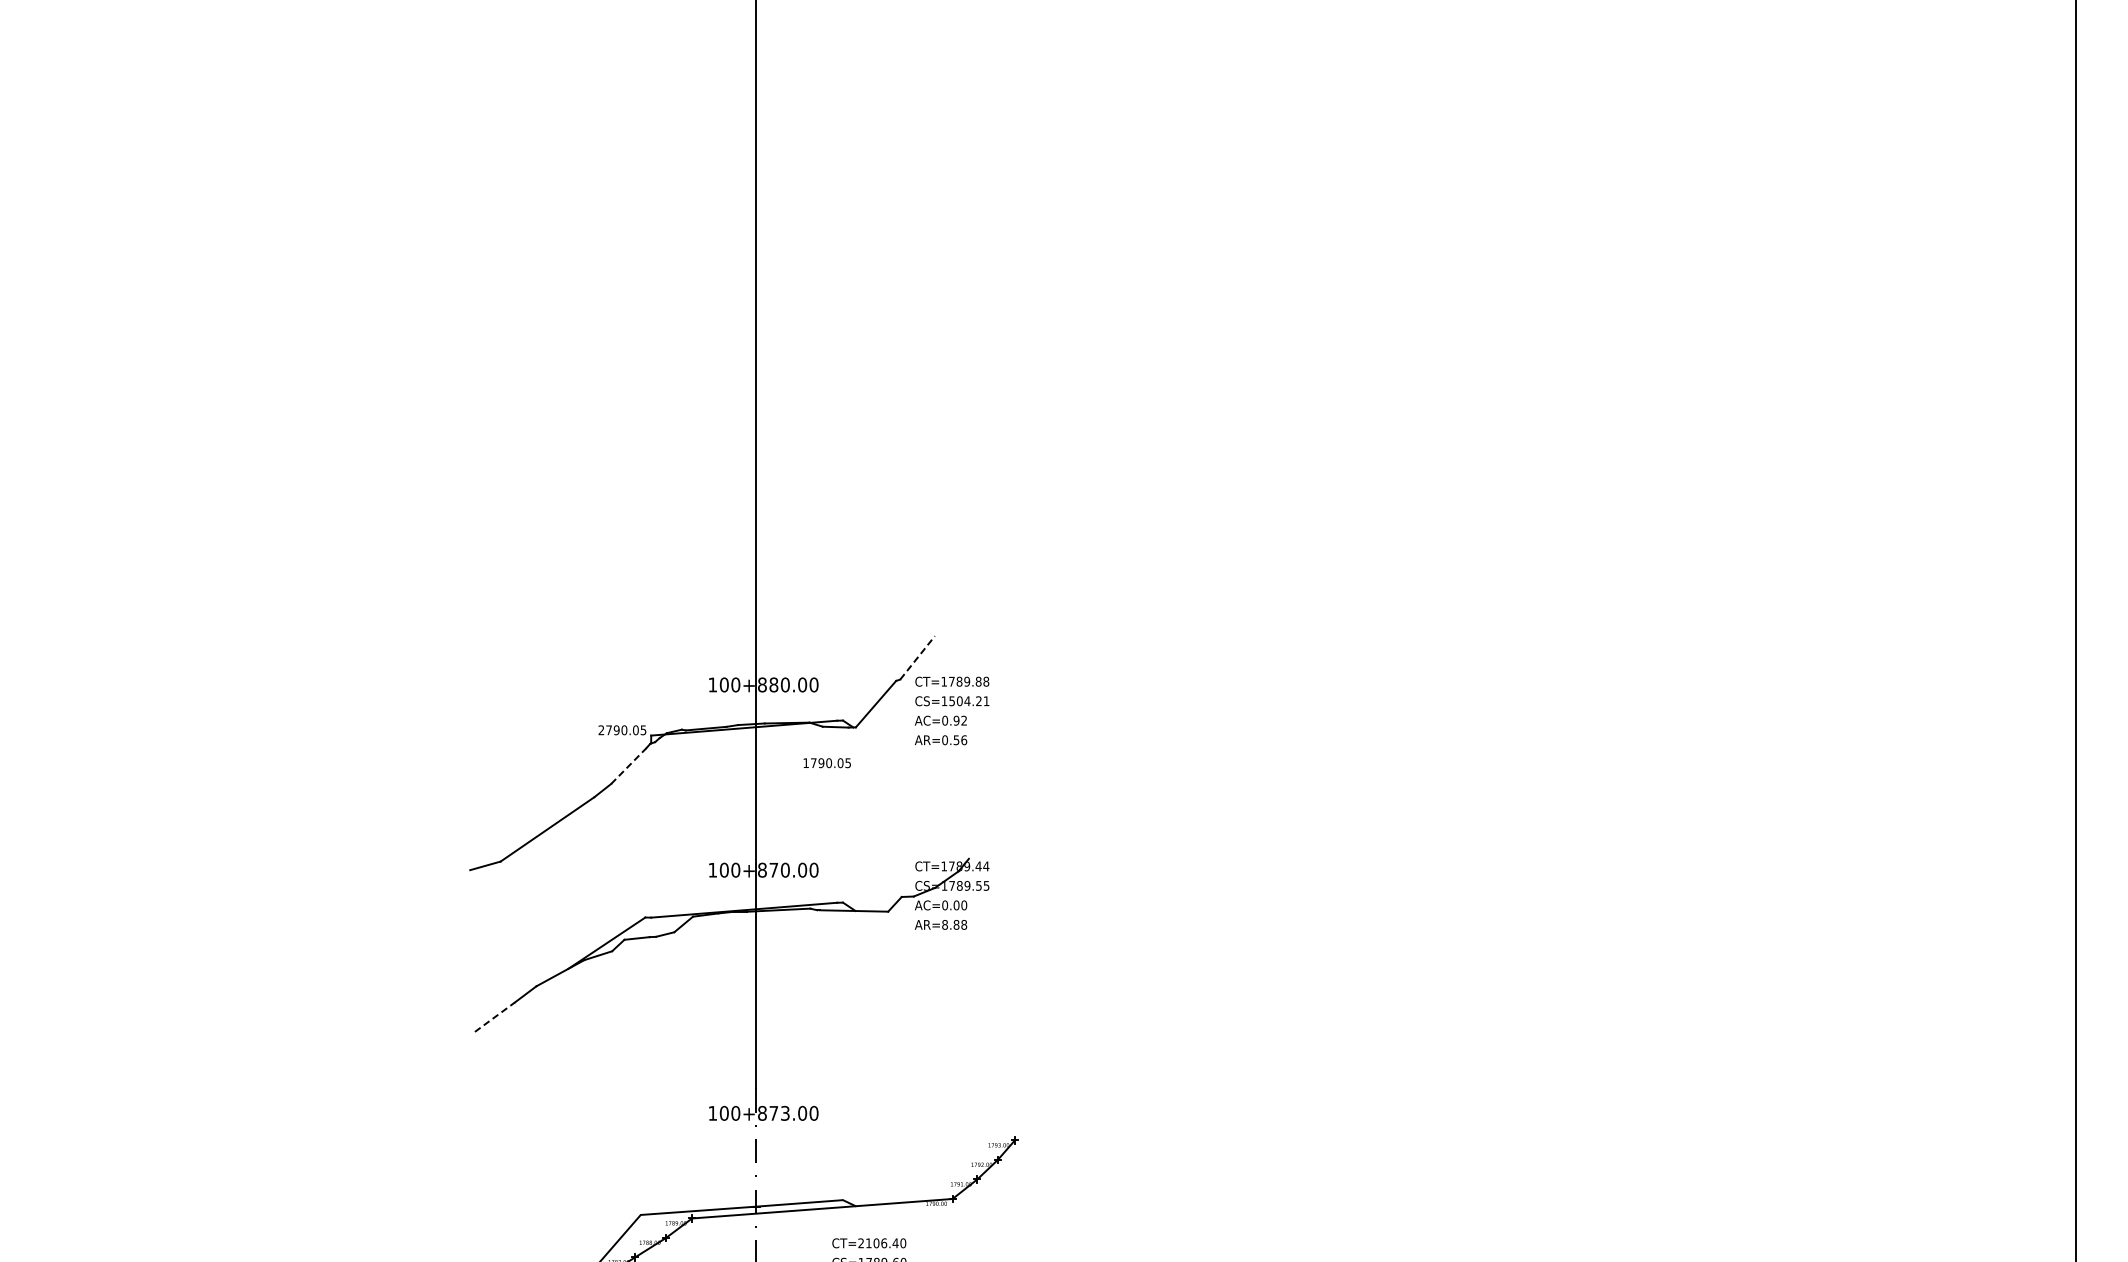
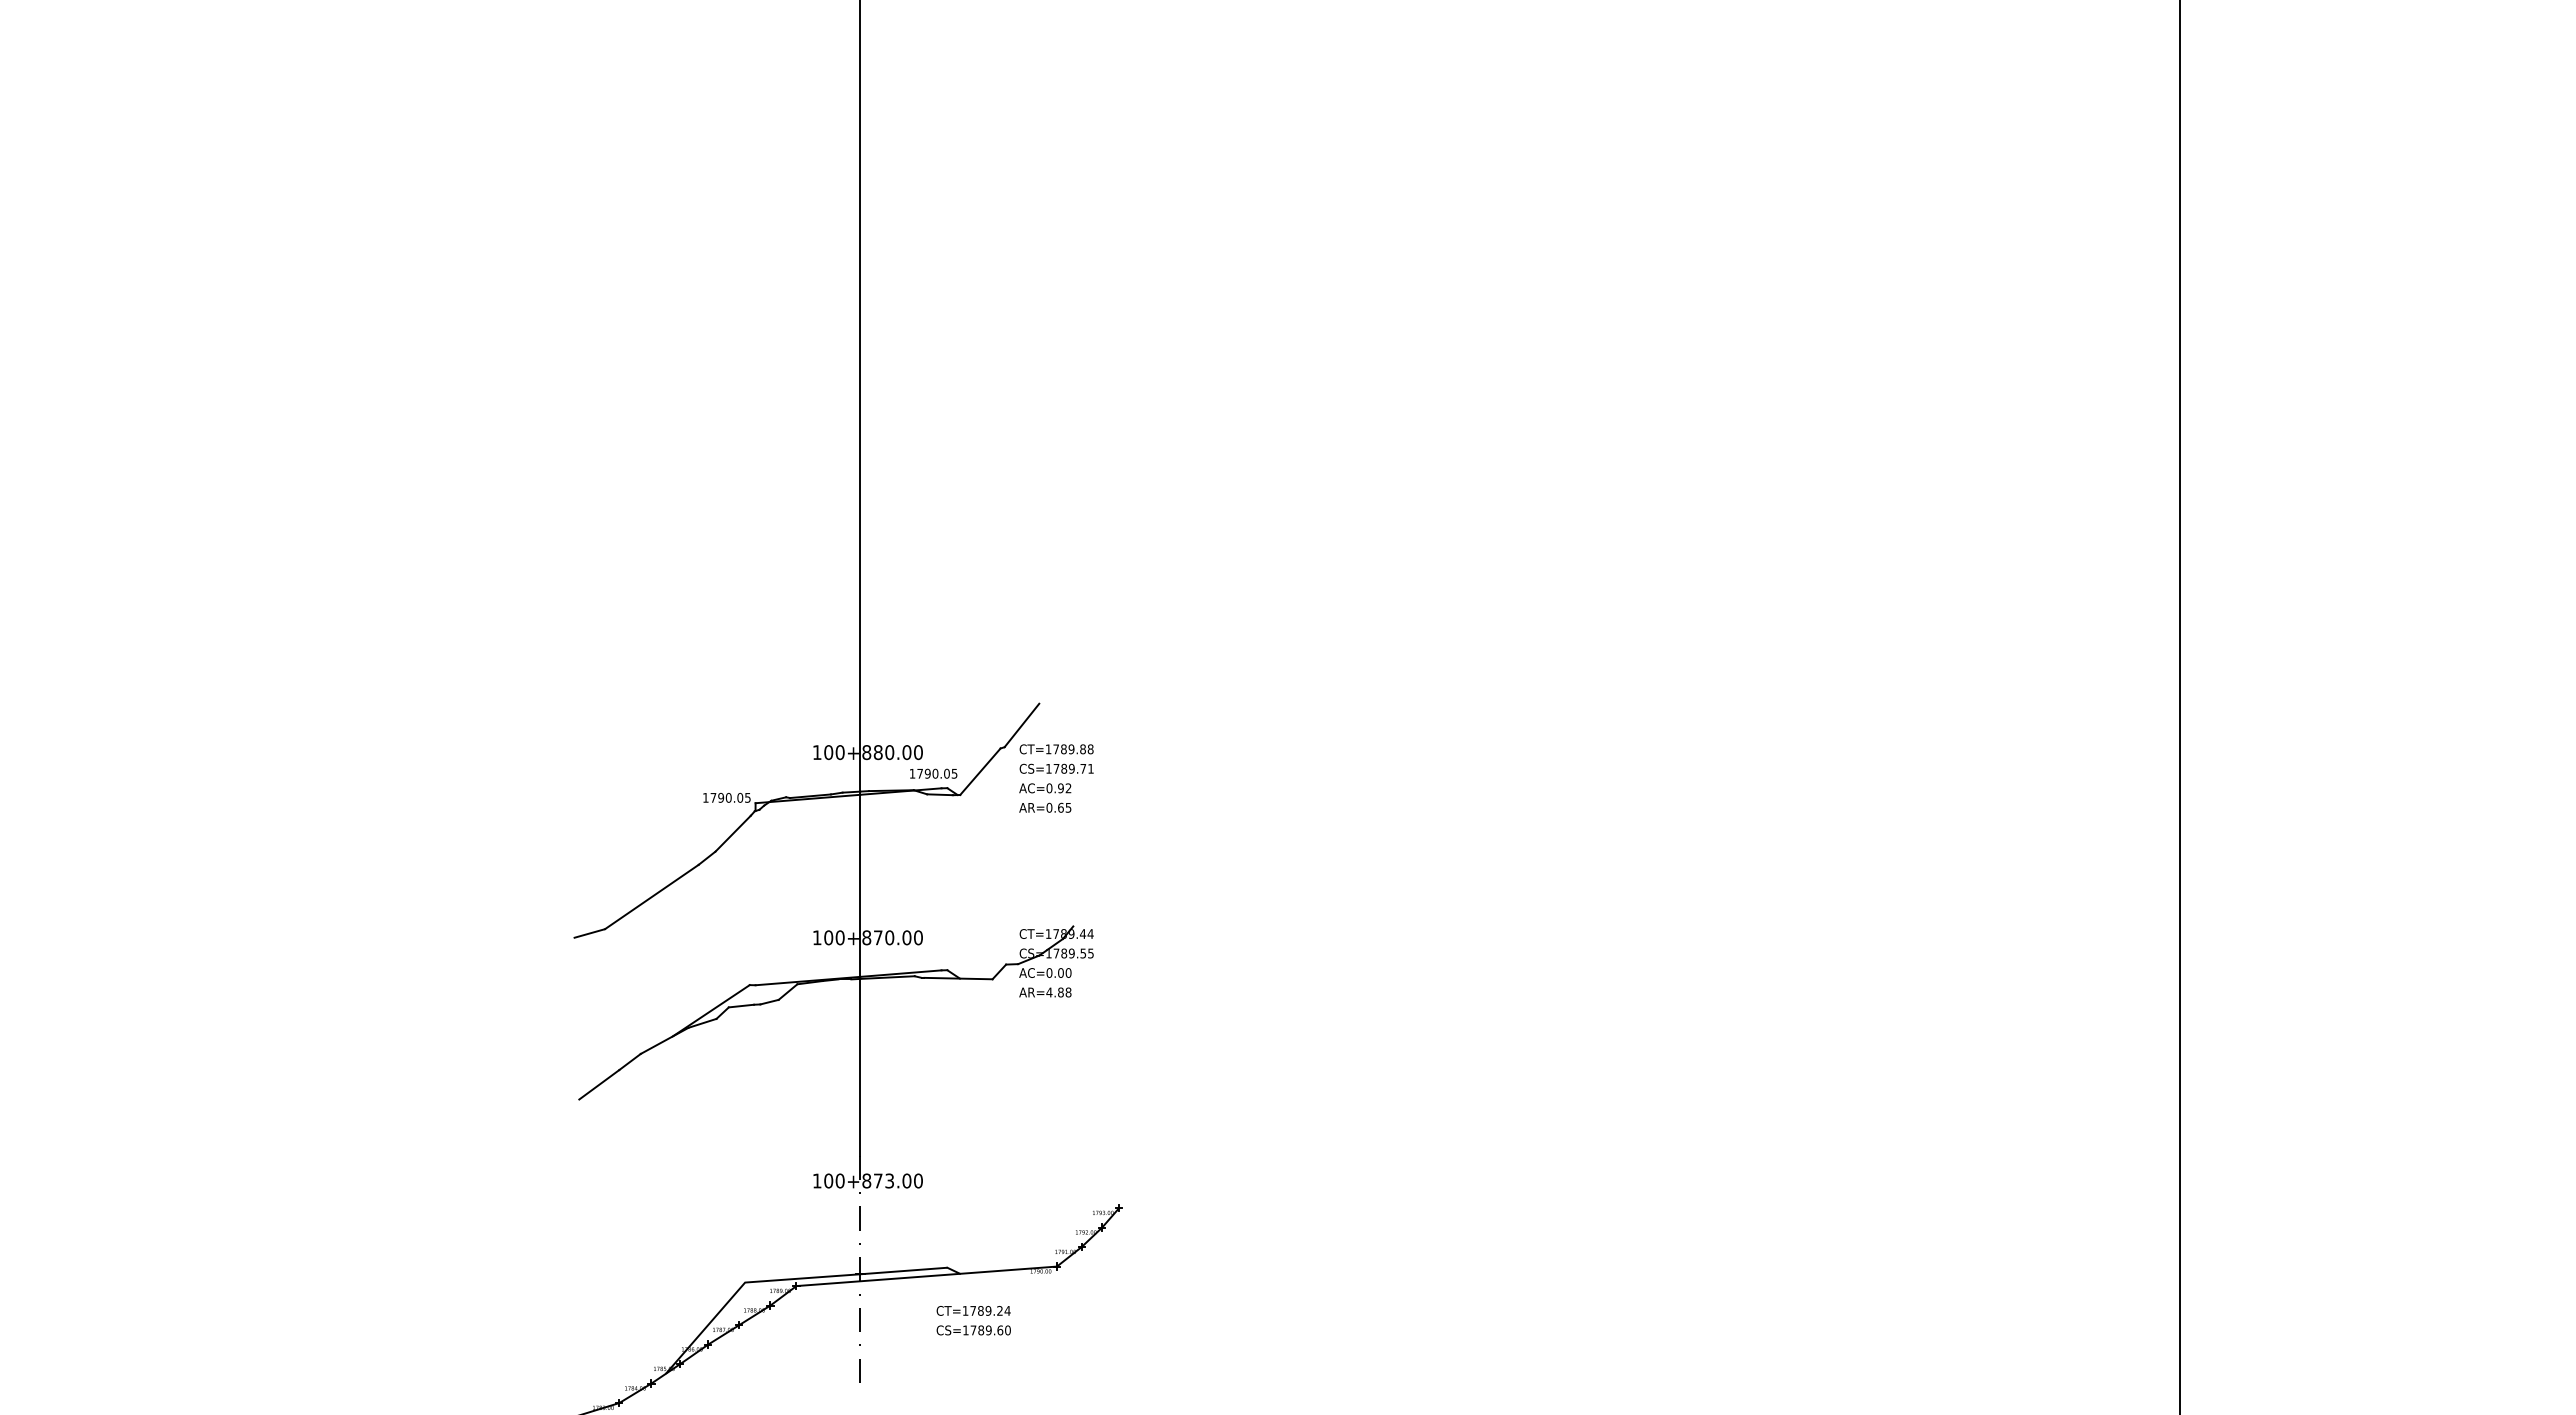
line: (917, 657) -> (1021, 725), dashed -> solid
text: (965, 700) -> (1069, 768), CS=1504.21 -> CS=1789.71
text: (601, 729) -> (705, 797), 2790.05 -> 1790.05
text: (960, 739) -> (1064, 807), AR=0.56 -> AR=0.65
text: (827, 762) -> (933, 773), moved
line: (629, 765) -> (733, 833), dashed -> solid
text: (945, 924) -> (1049, 992), AR=8.88 -> AR=4.88
line: (495, 1016) -> (599, 1084), dashed -> solid
text: (882, 1242) -> (986, 1310), CT=2106.40 -> CT=1789.24

